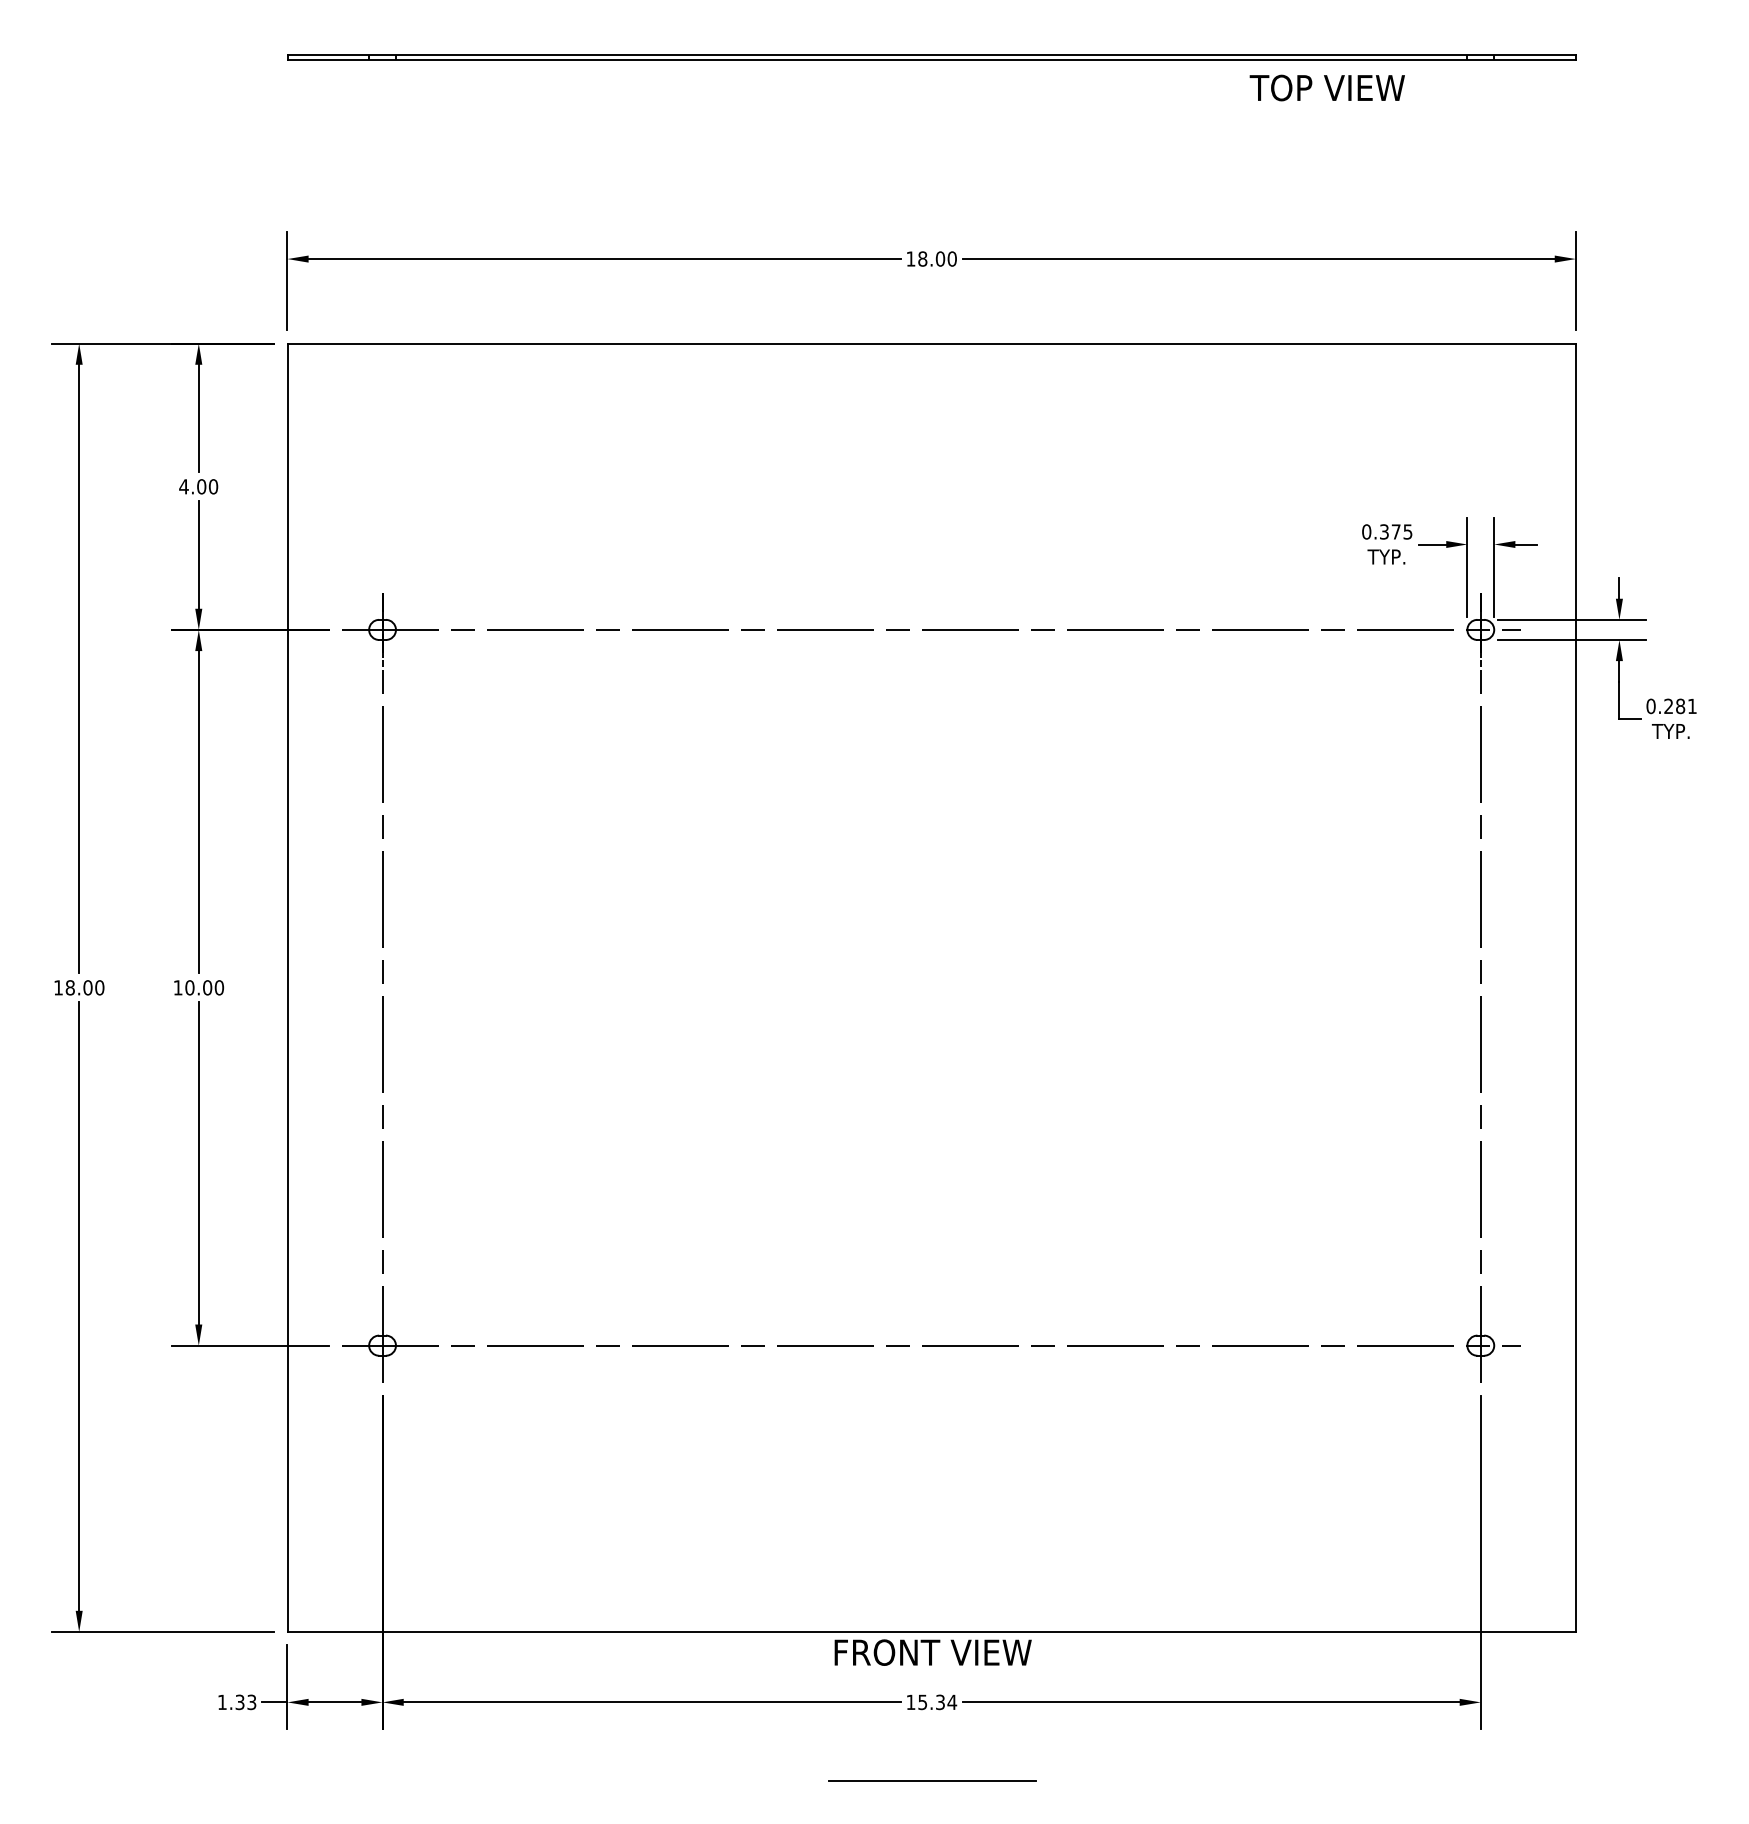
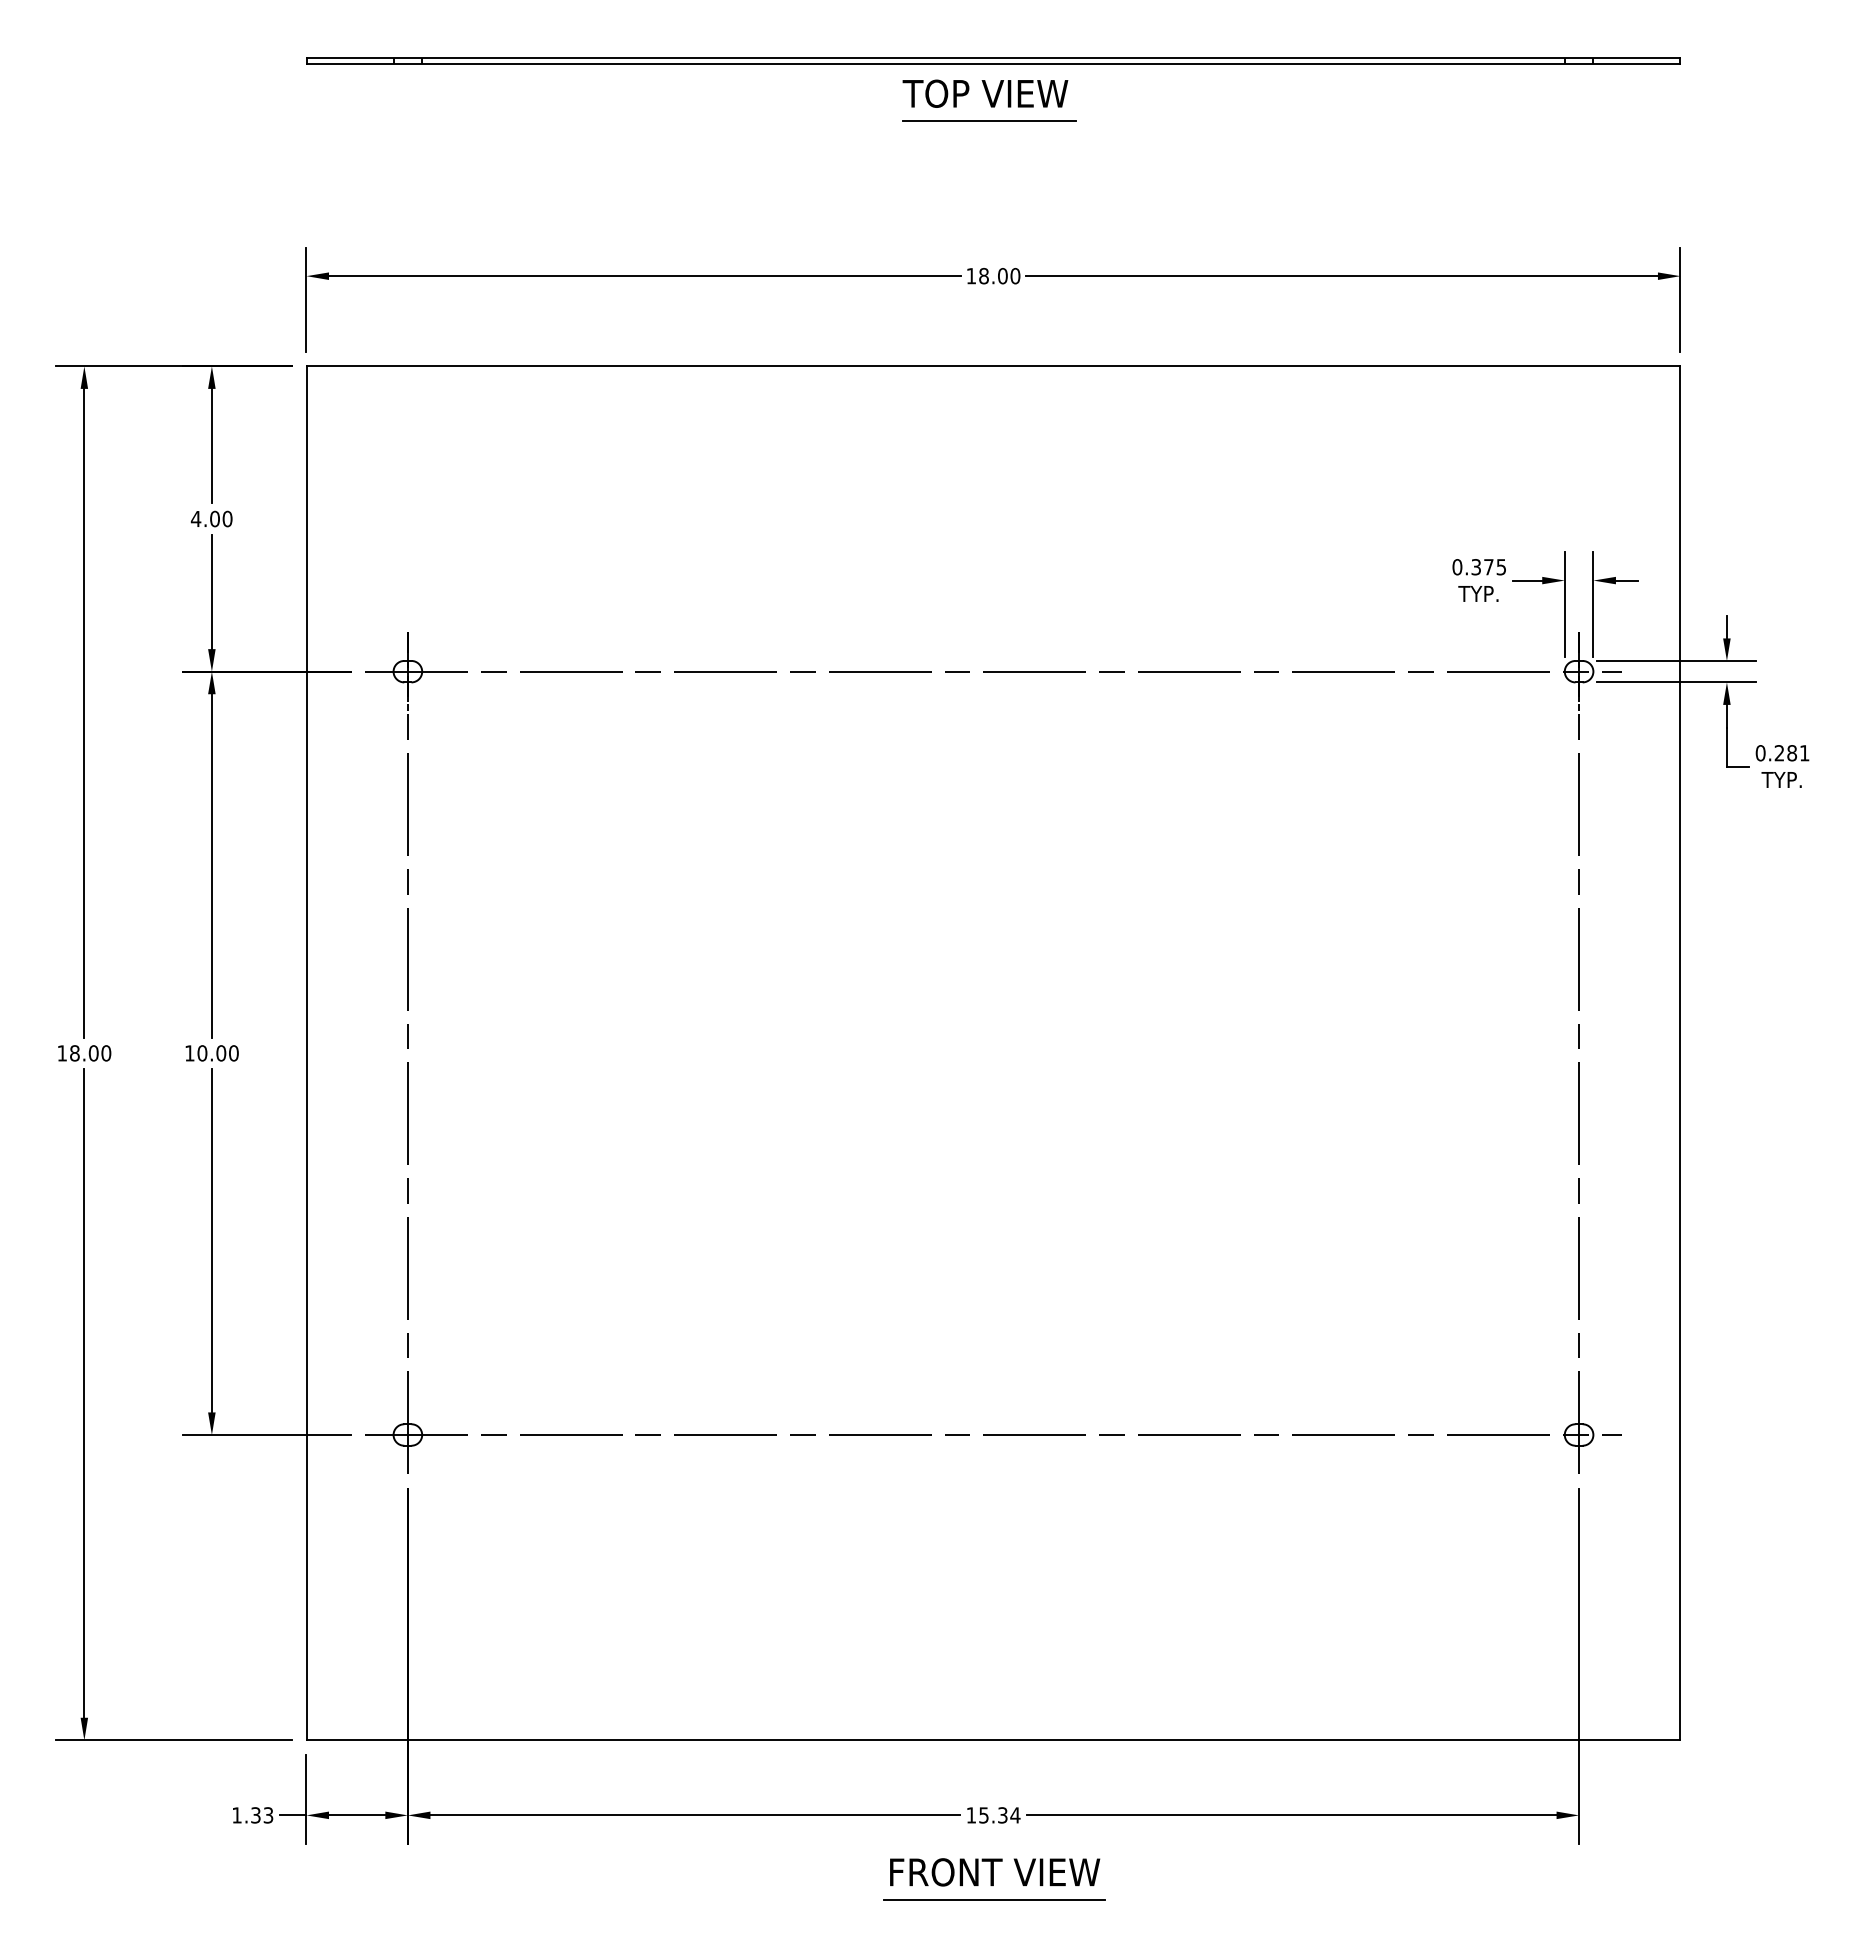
text: (1327, 87) -> (985, 93), moved
line: (927, 113) -> (989, 120), added
text: (933, 1652) -> (995, 1872), moved

